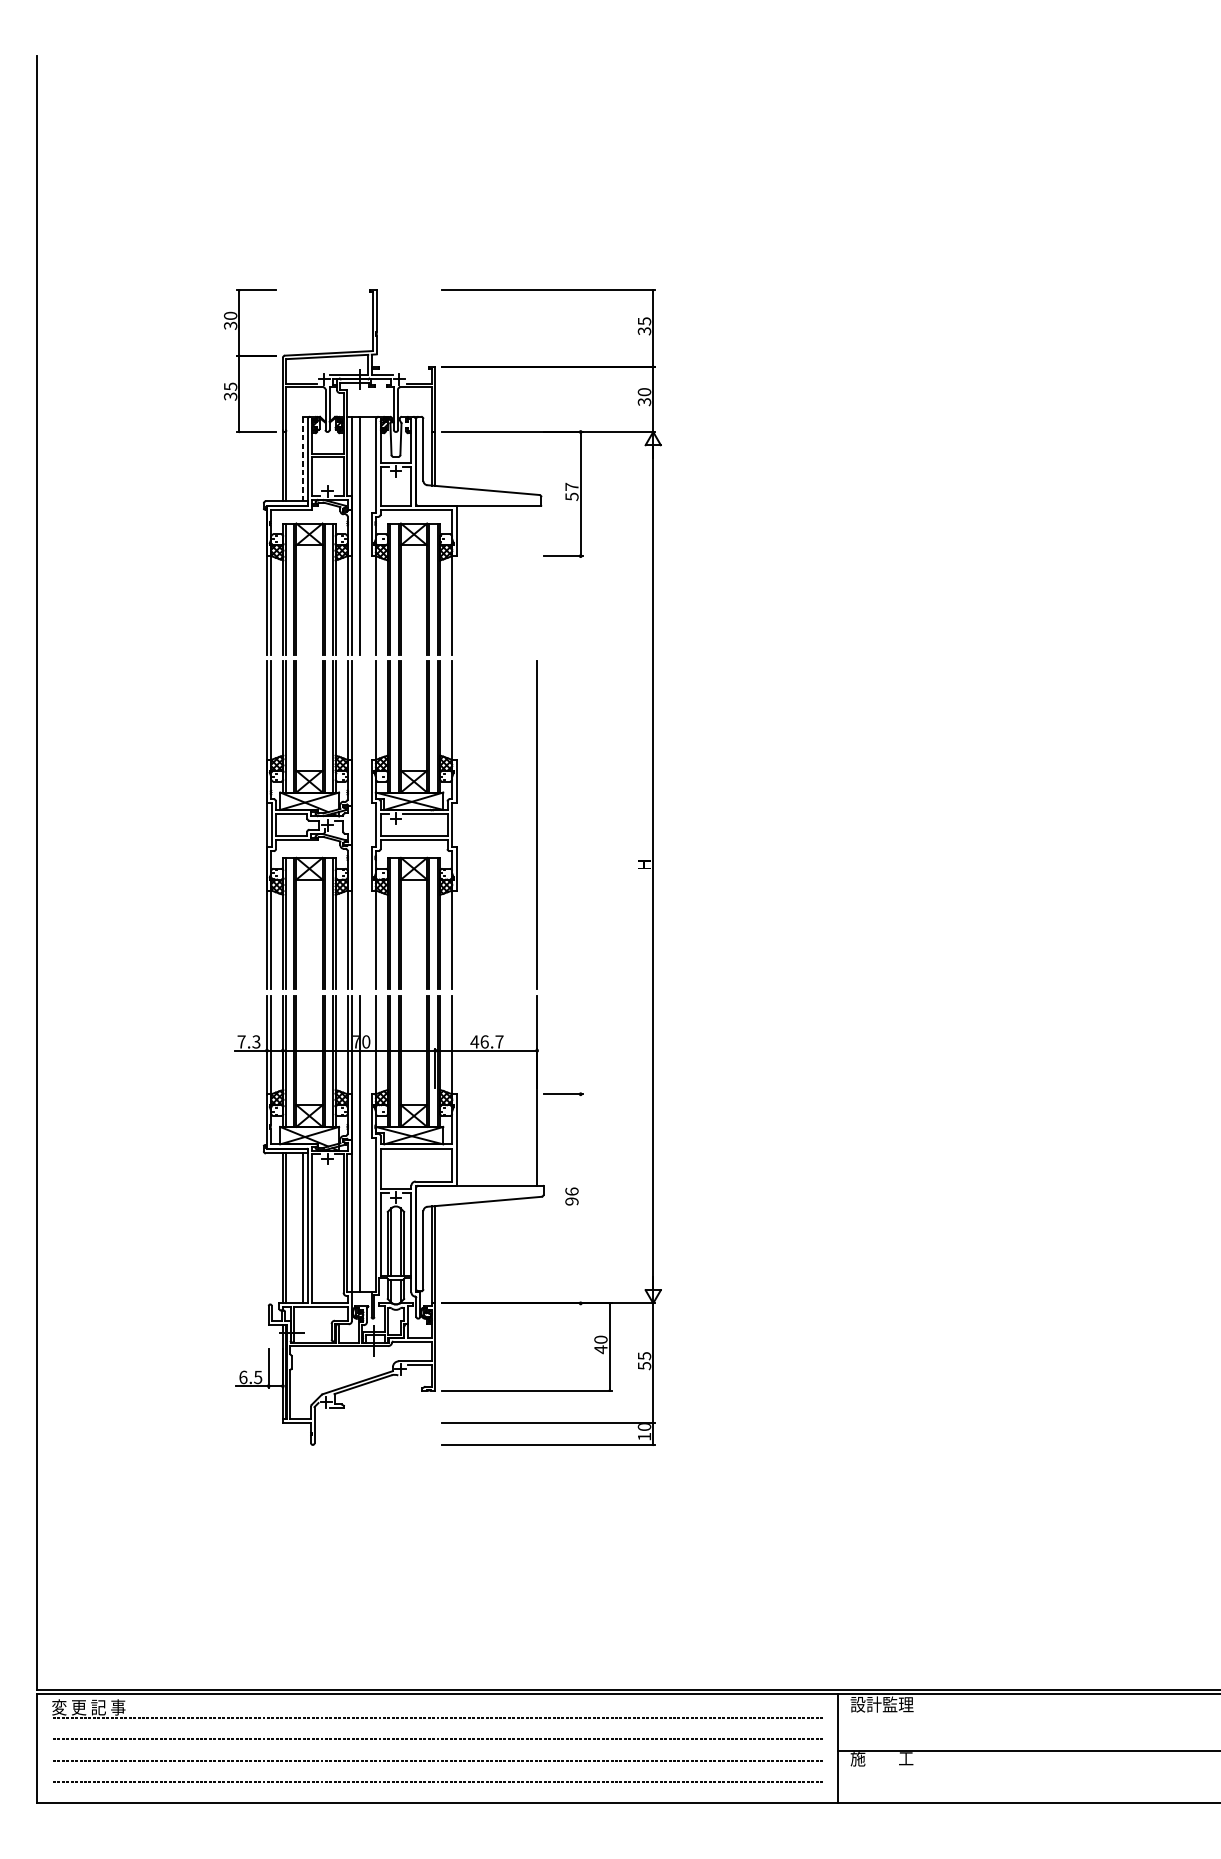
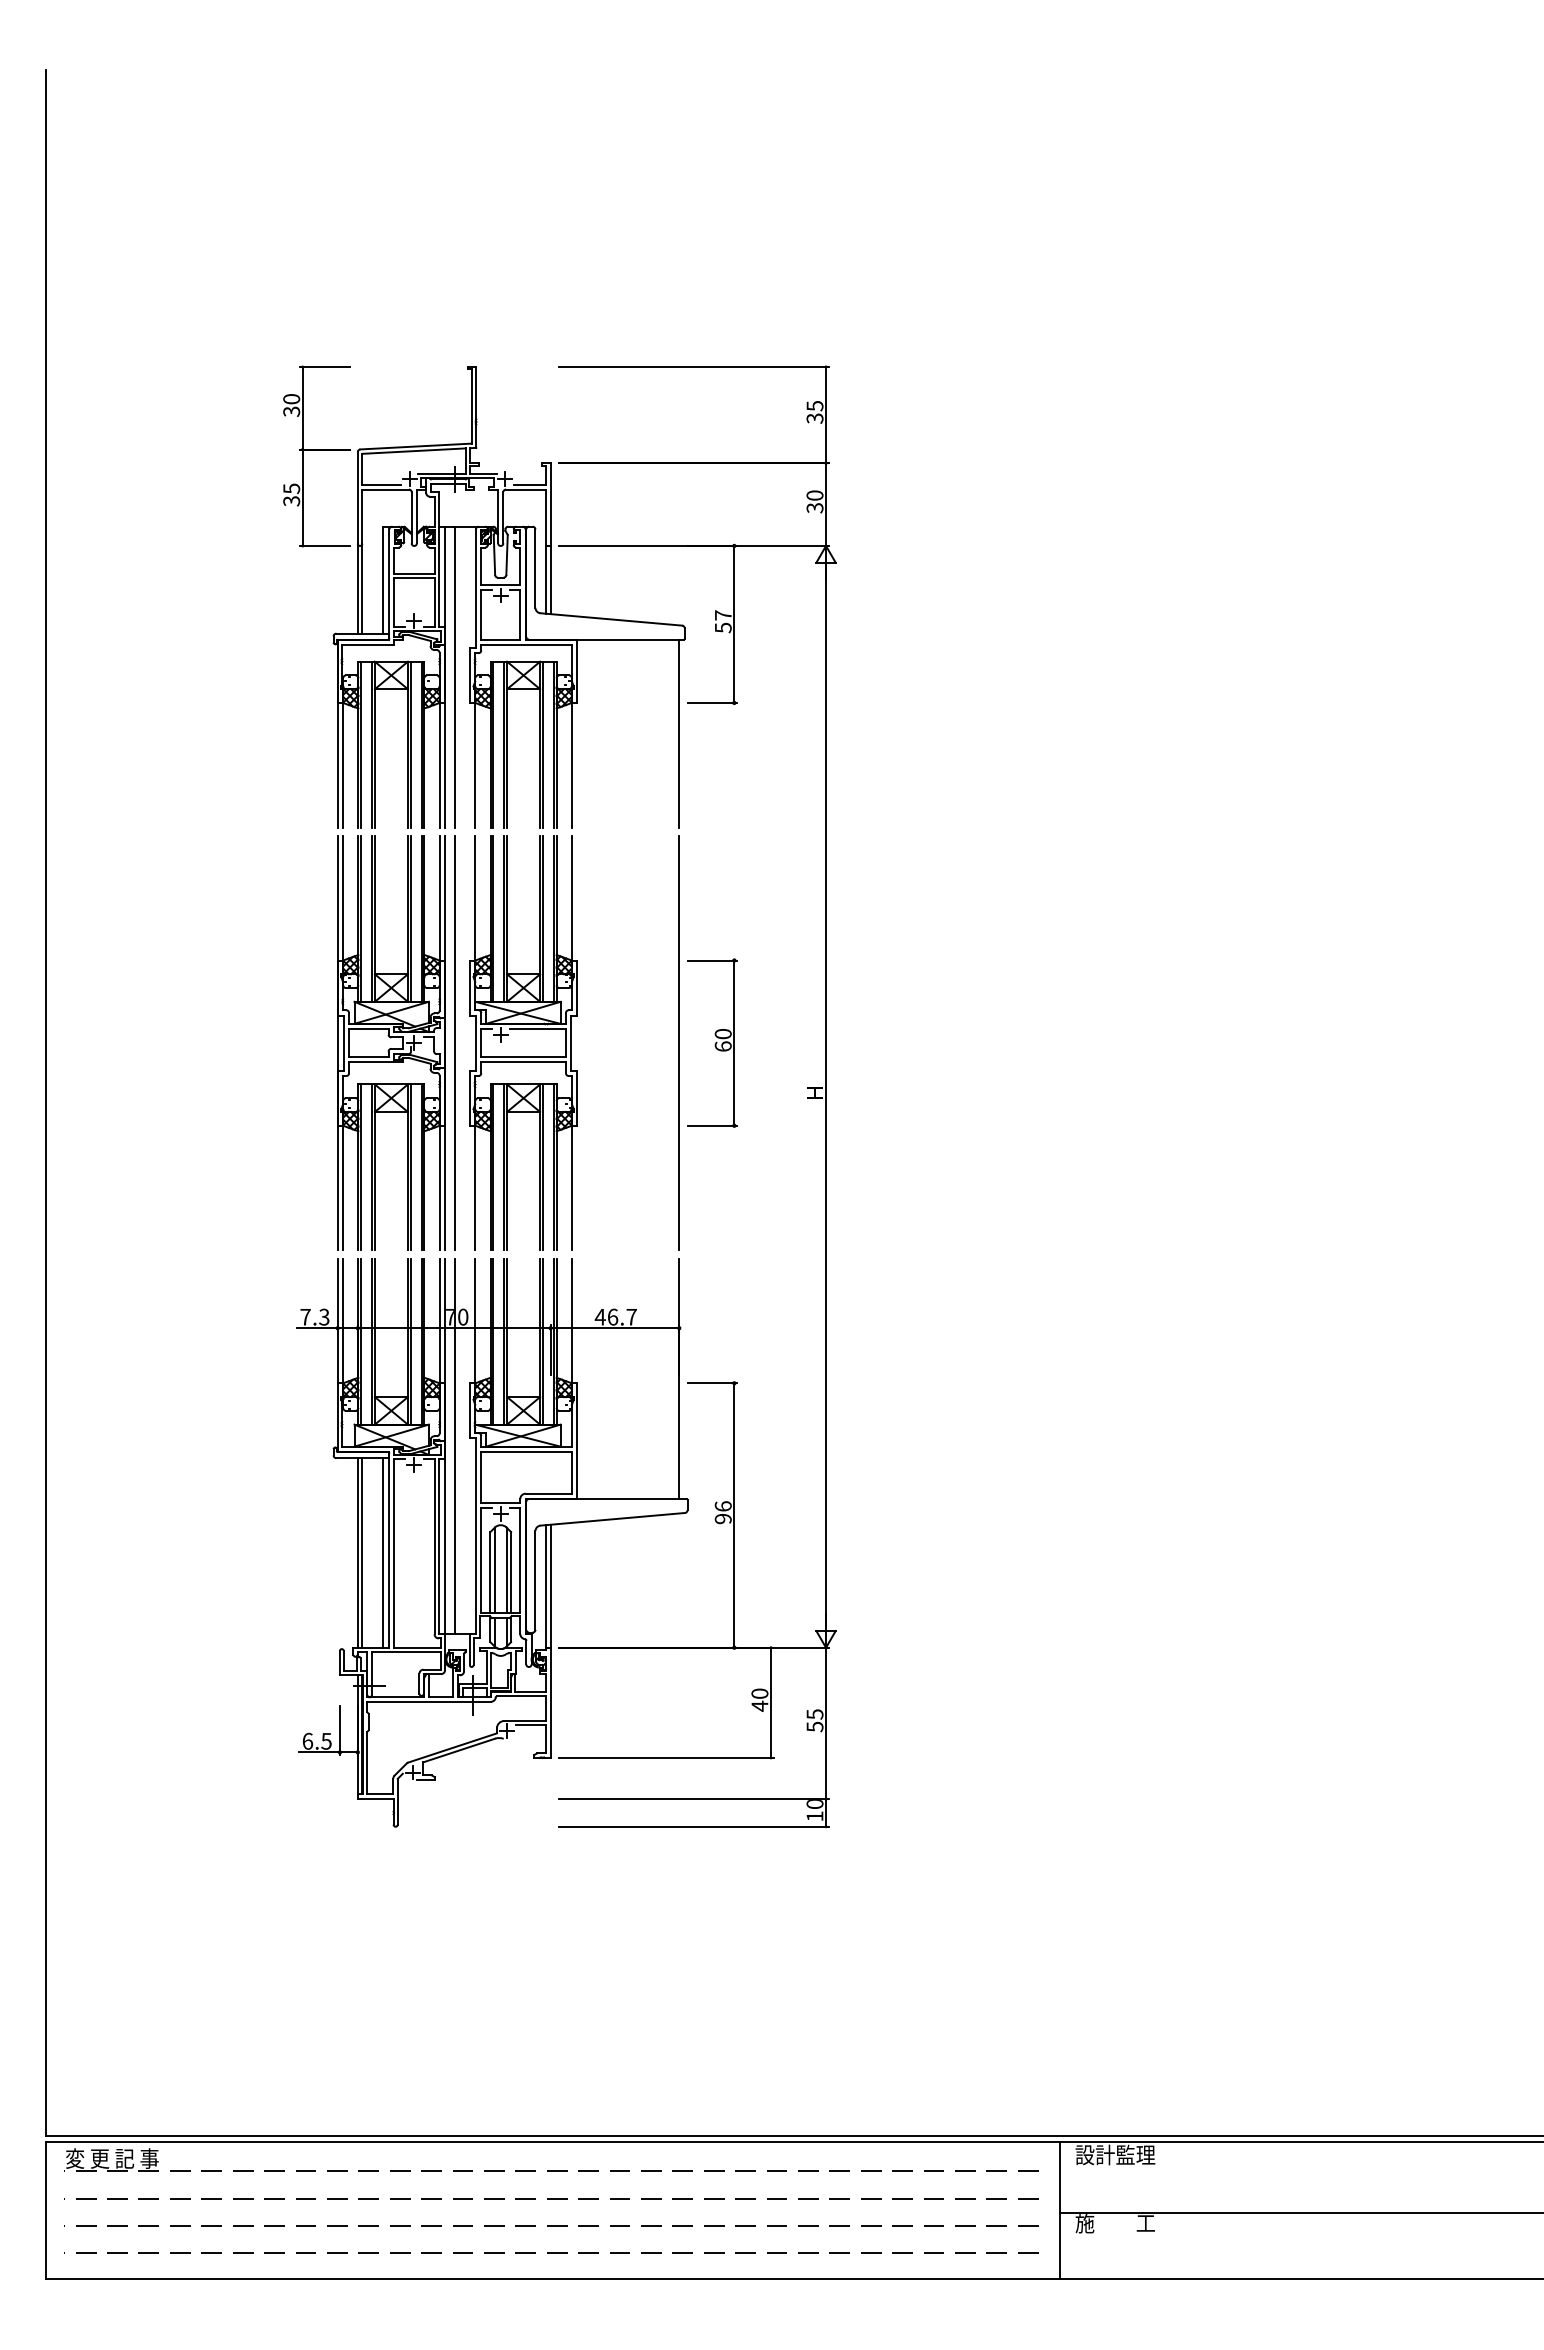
line: (303, 458) -> (383, 579), dashed -> solid
line: (537, 580) -> (679, 733), added
line: (359, 824) -> (454, 1042), added
part: (563, 824) -> (712, 1042), added
line: (580, 1198) -> (734, 1515), added

